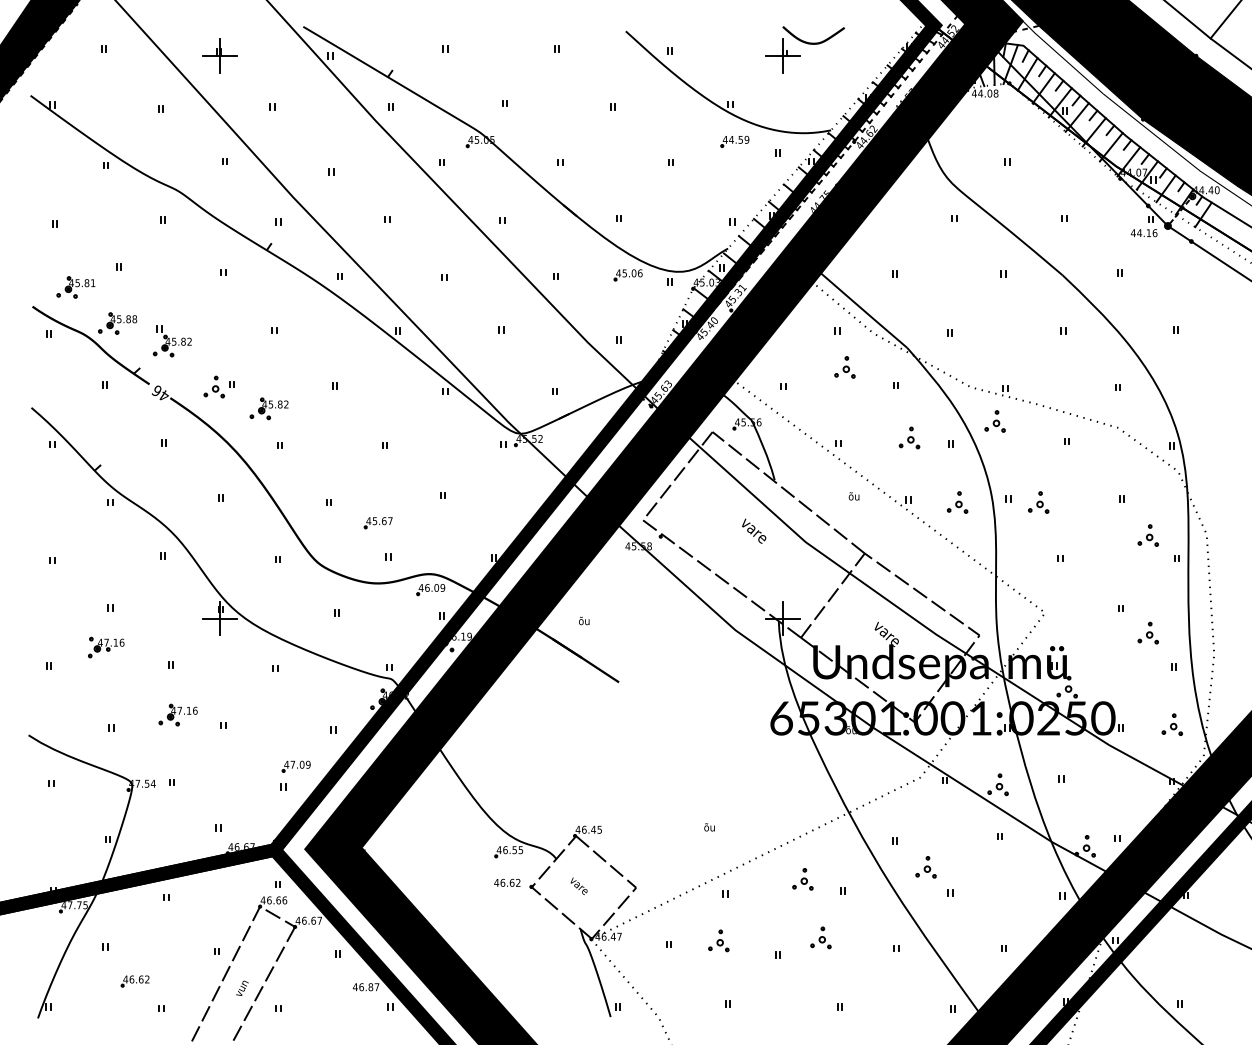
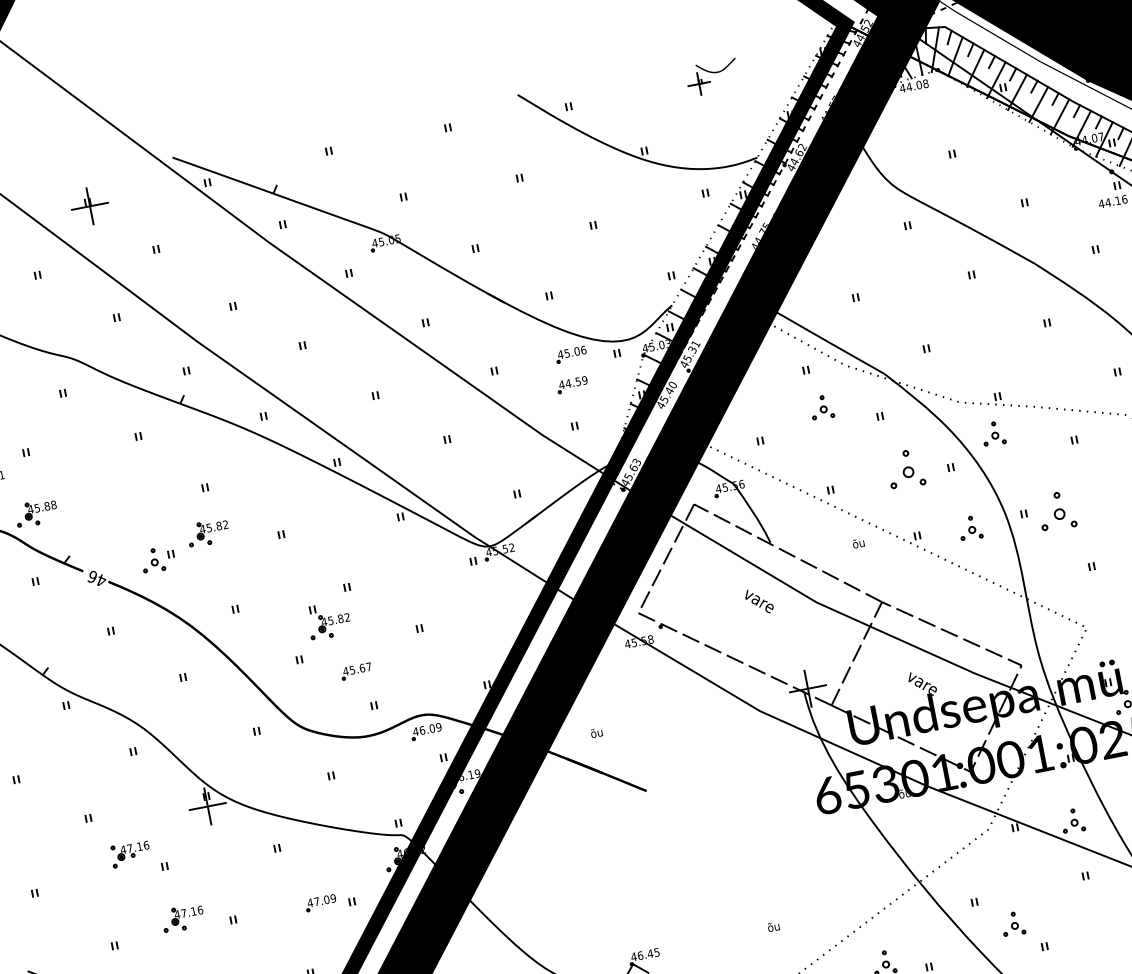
part: (804, 49) -> (712, 76), size x0.6
part: (734, 141) -> (571, 384), moved
part: (172, 341) -> (328, 620), moved
part: (268, 408) -> (207, 532), moved
part: (909, 437) -> (905, 468), size x1.6
part: (1038, 502) -> (1056, 511), size x1.6
part: (106, 647) -> (130, 853), moved
part: (295, 766) -> (320, 903), moved

